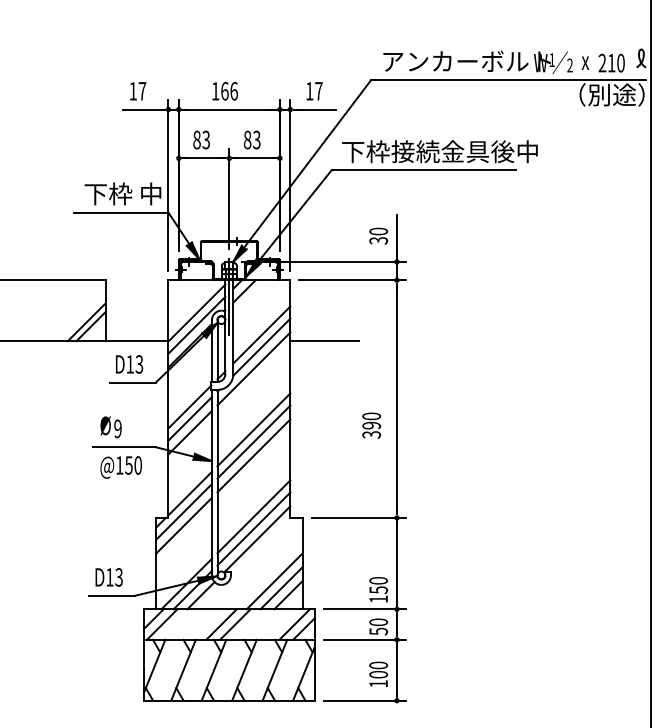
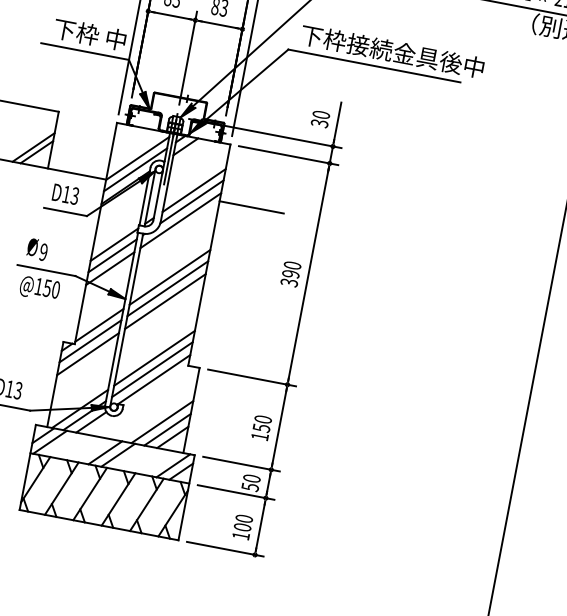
text: (371, 425) -> (290, 274), moved
text: (378, 589) -> (261, 427), moved

